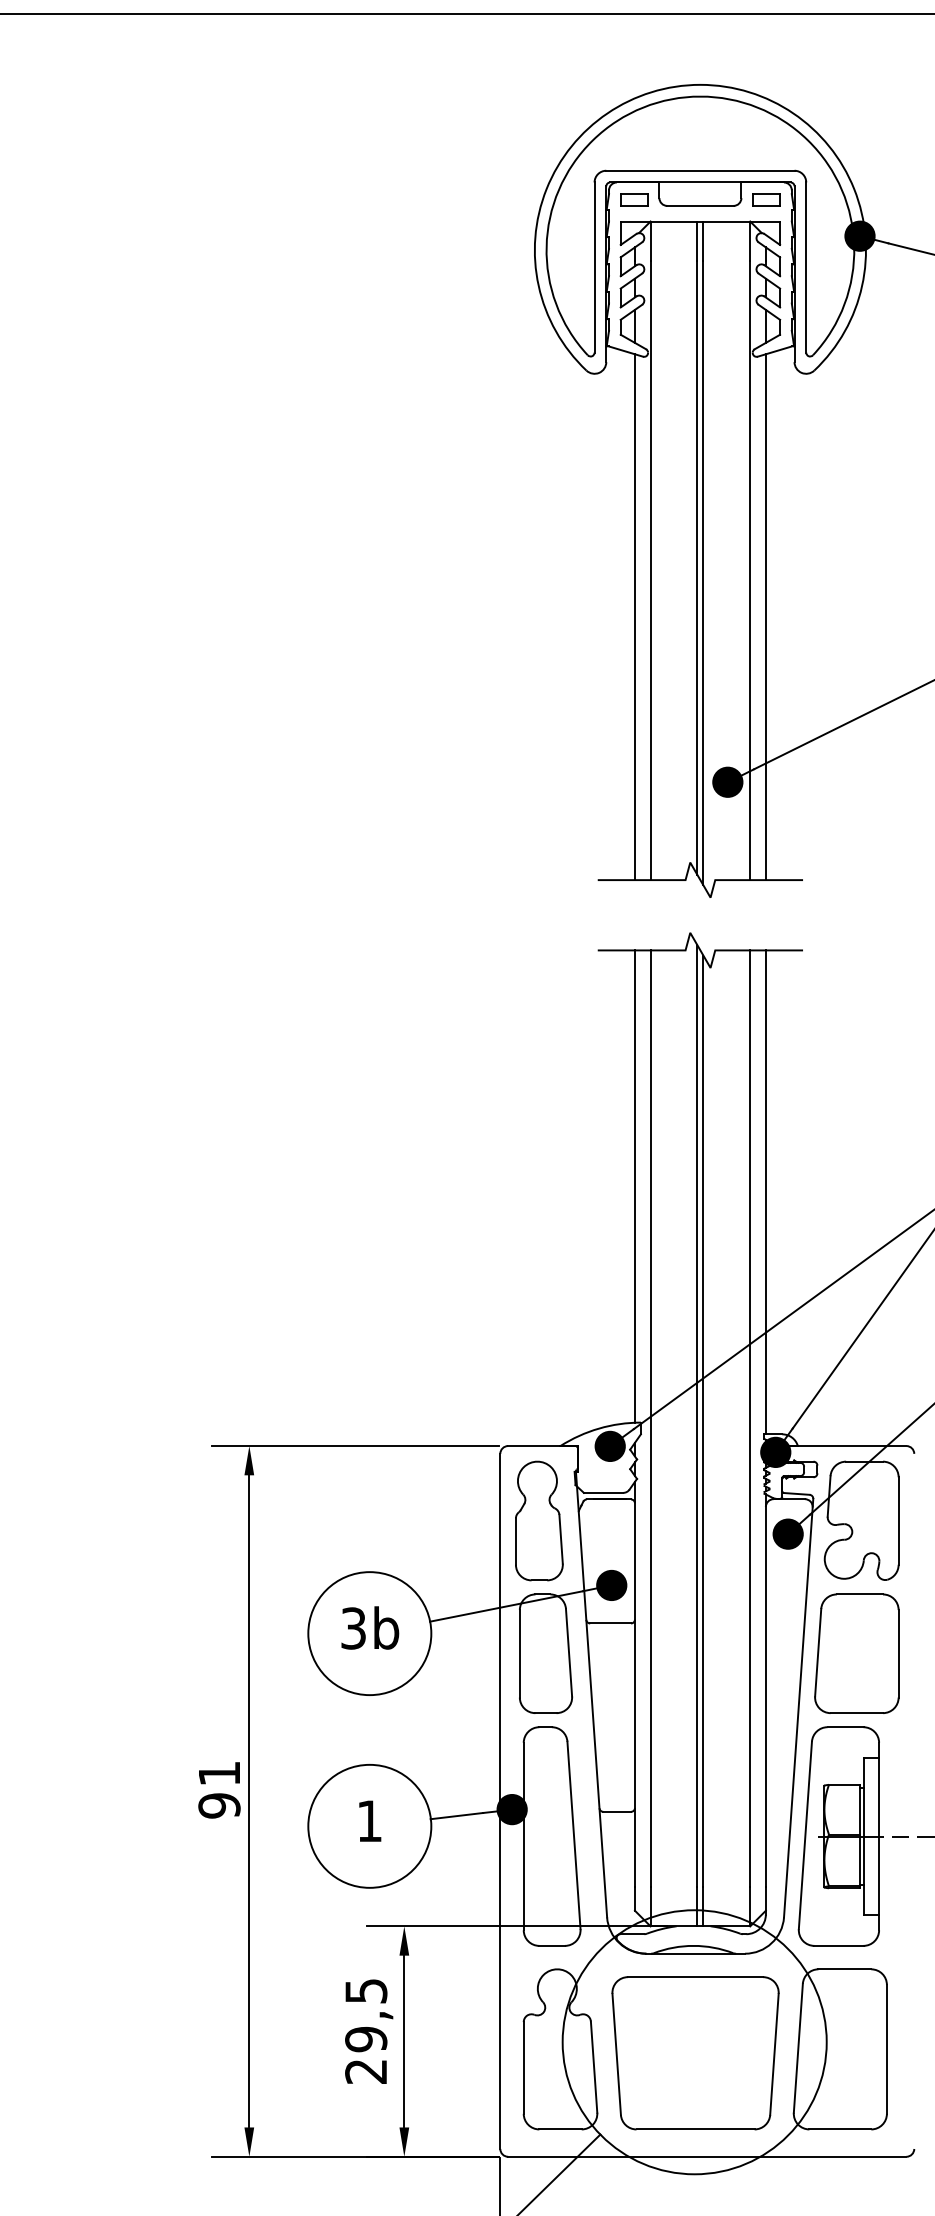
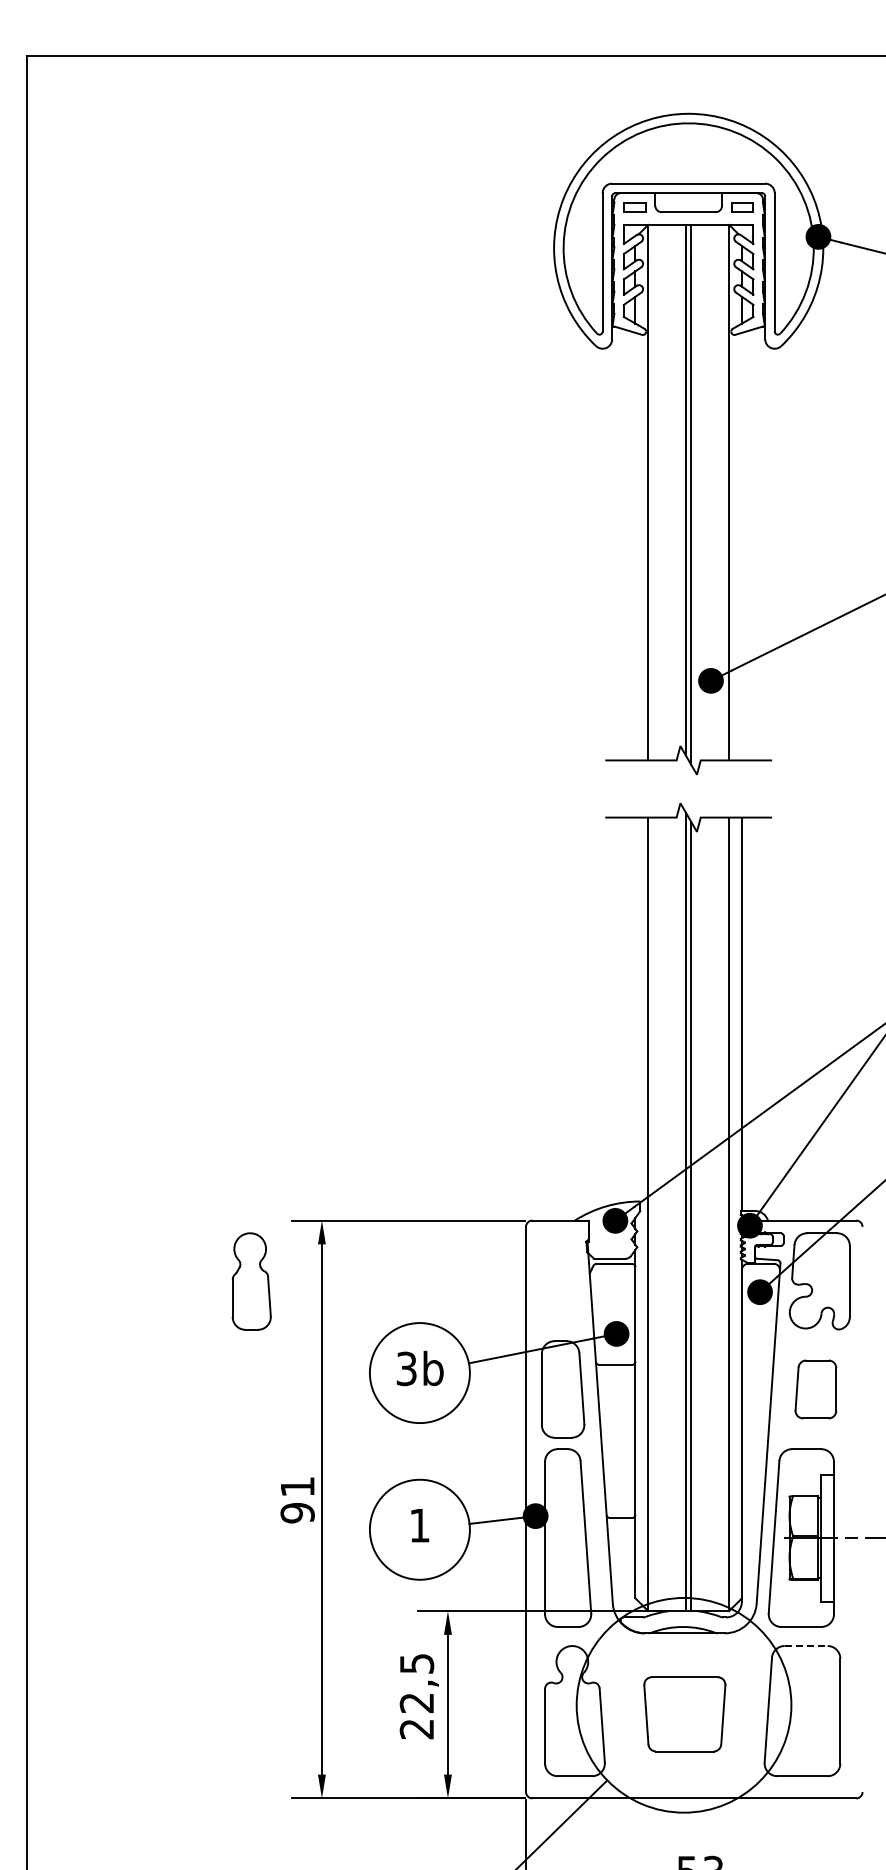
line: (634, 617) -> (635, 546), removed
line: (765, 617) -> (741, 546), removed
line: (634, 1186) -> (635, 1009), removed
part: (539, 1521) -> (251, 1281), moved
part: (856, 1653) -> (815, 1389), size x0.6
line: (845, 1969) -> (806, 1646), solid -> dashed
text: (365, 2038) -> (416, 1702), 29,5 -> 22,5
part: (695, 2053) -> (684, 1714), size x0.6

